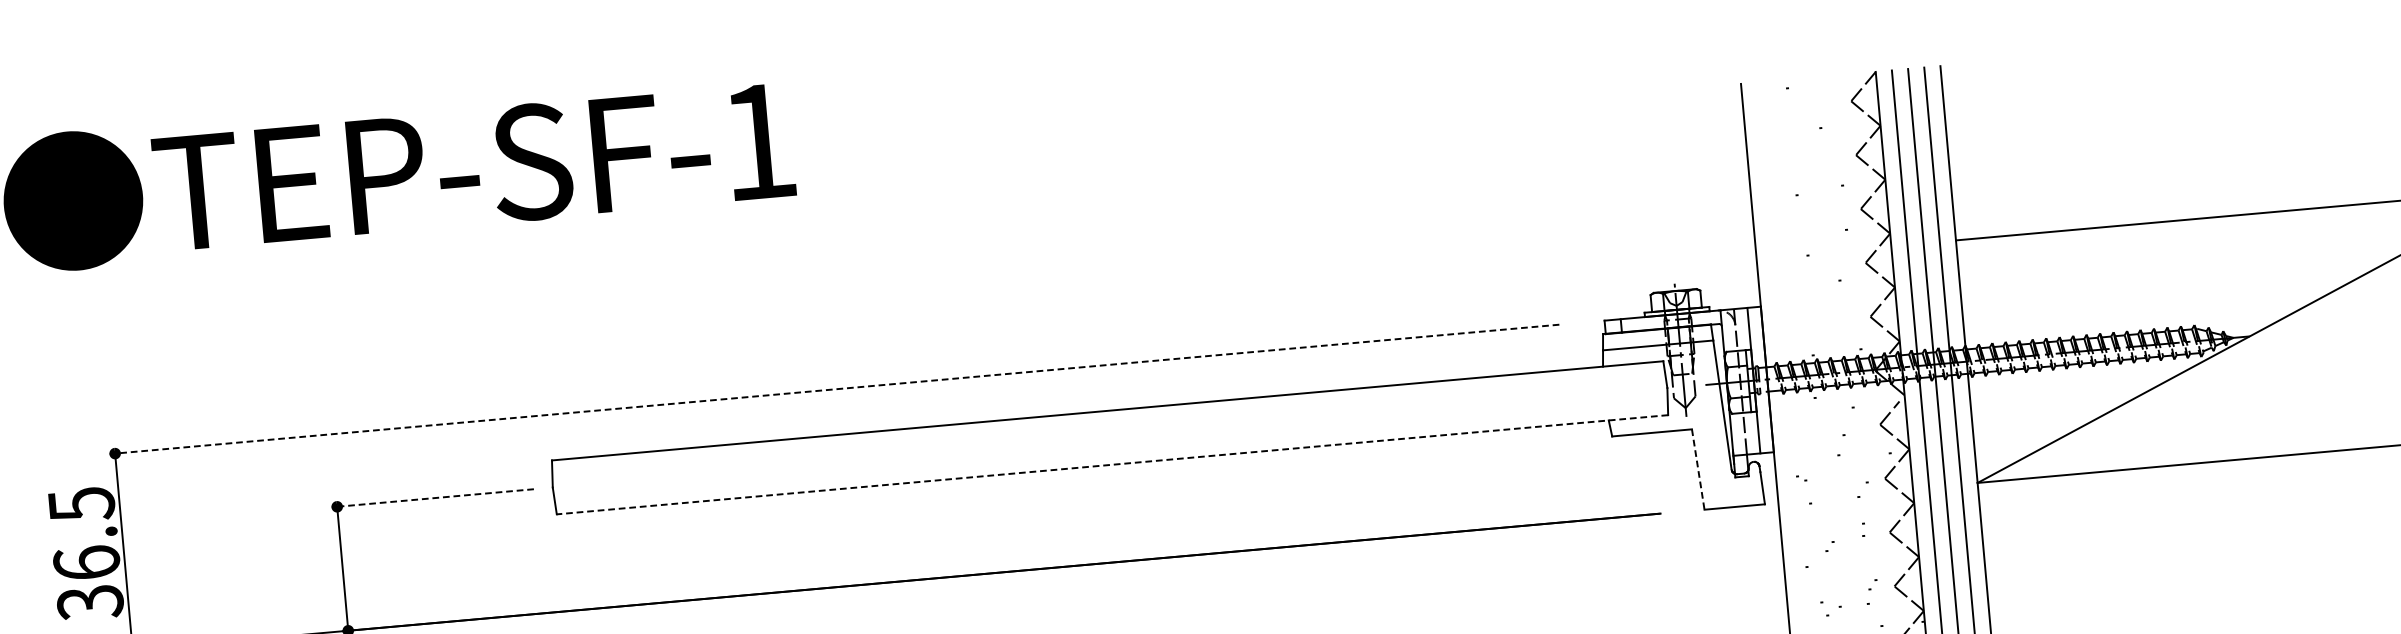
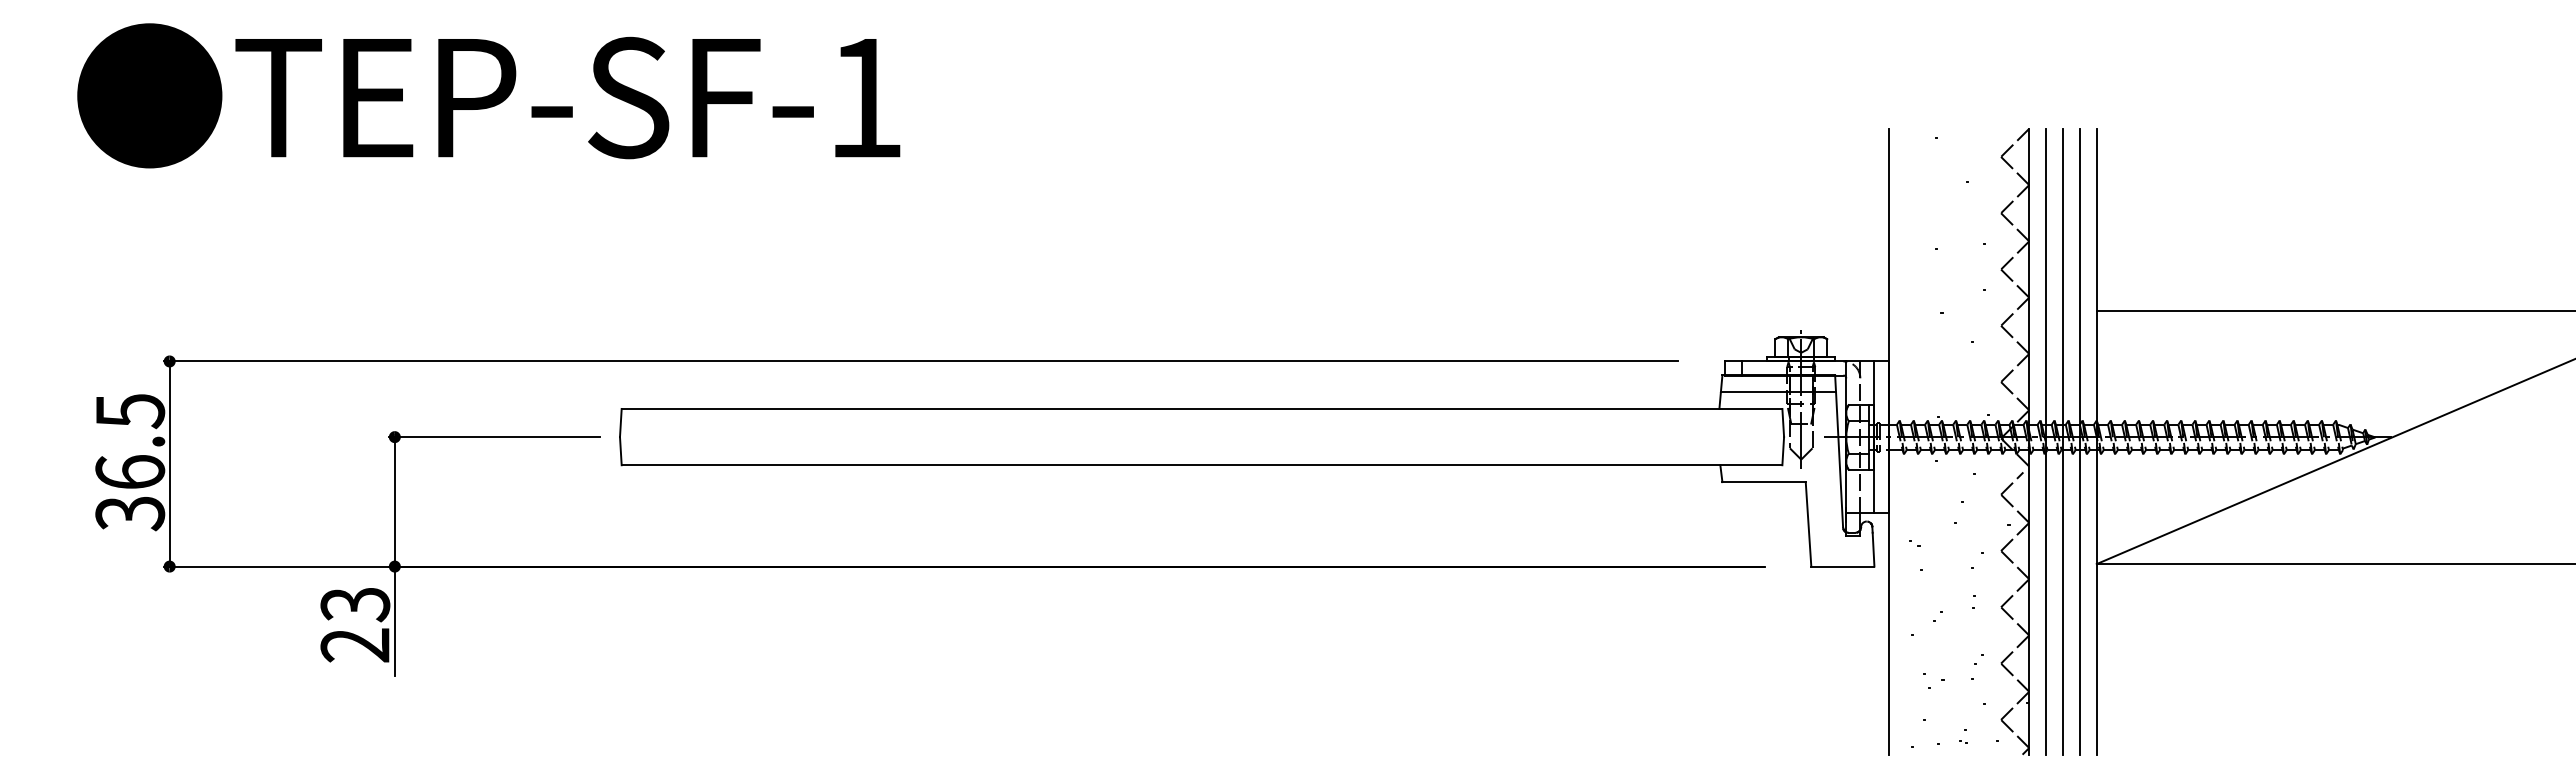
line: (835, 389) -> (921, 361), dashed -> solid
line: (1111, 465) -> (1201, 465), dashed -> solid
line: (1698, 469) -> (1808, 524), dashed -> solid
line: (432, 498) -> (494, 437), dashed -> solid

